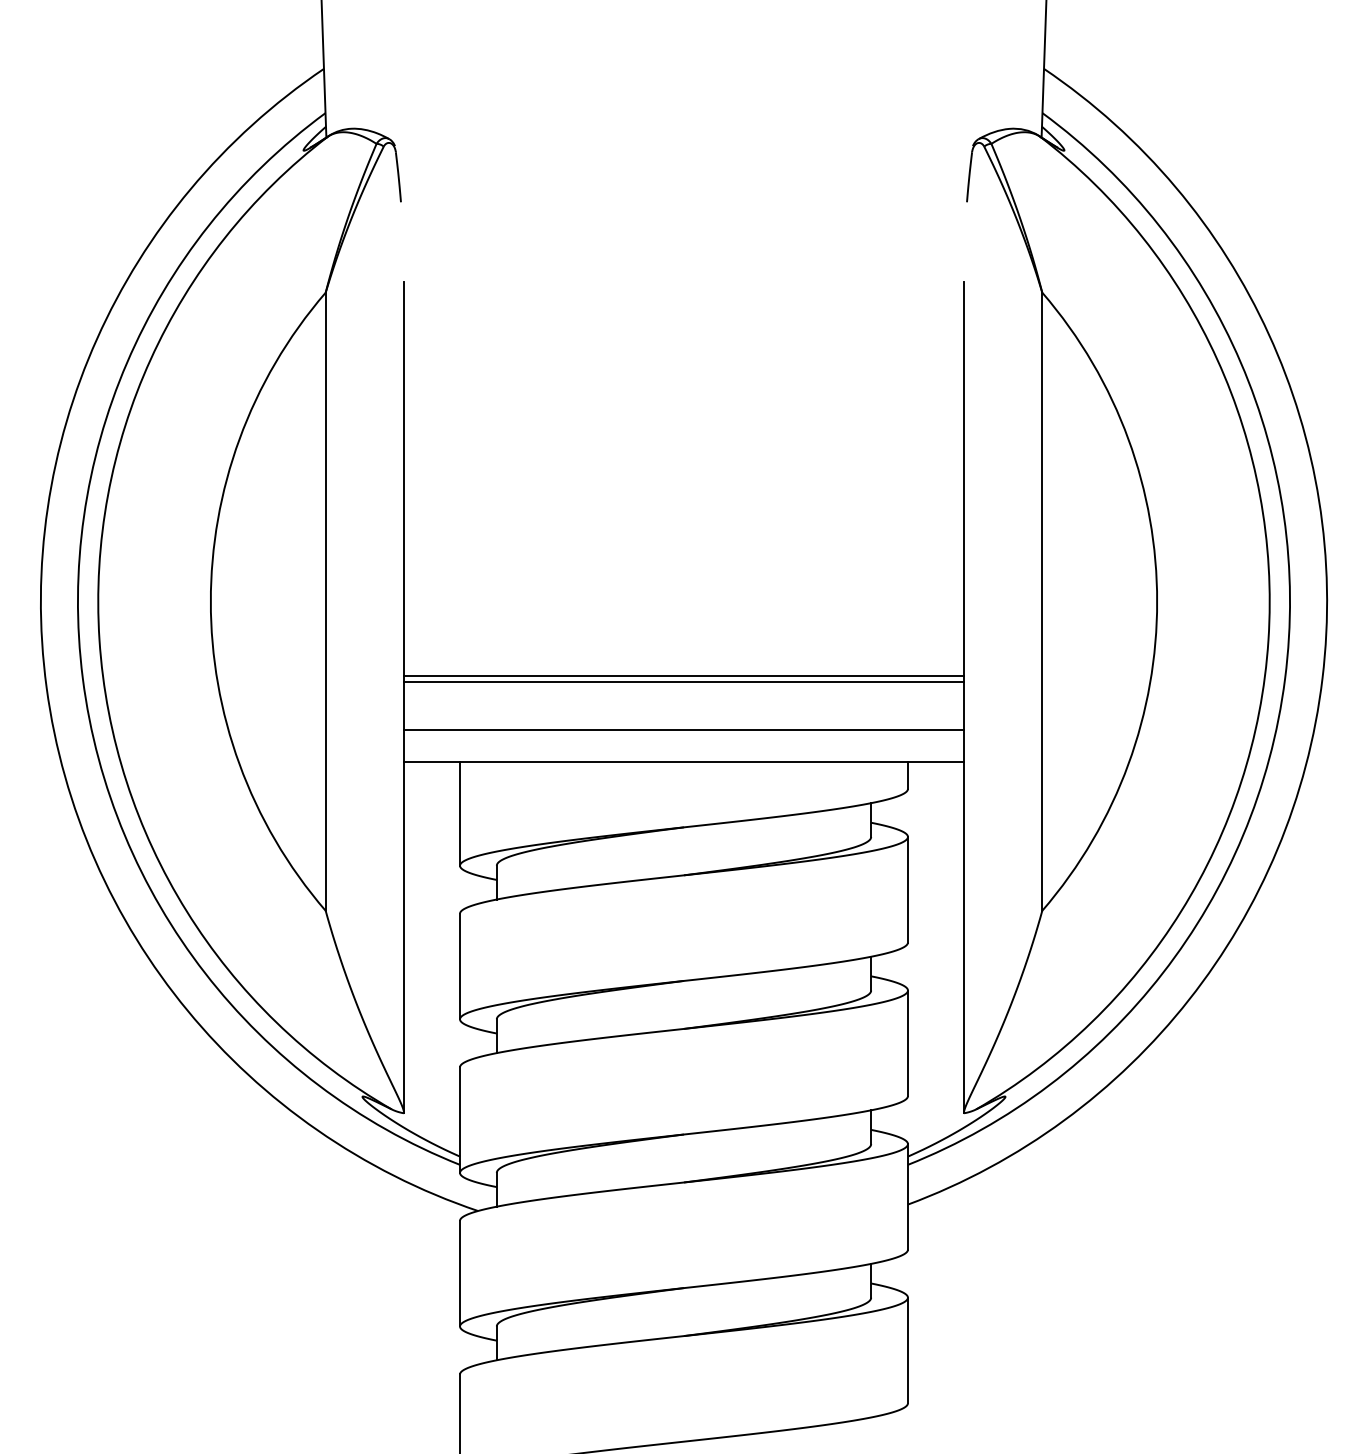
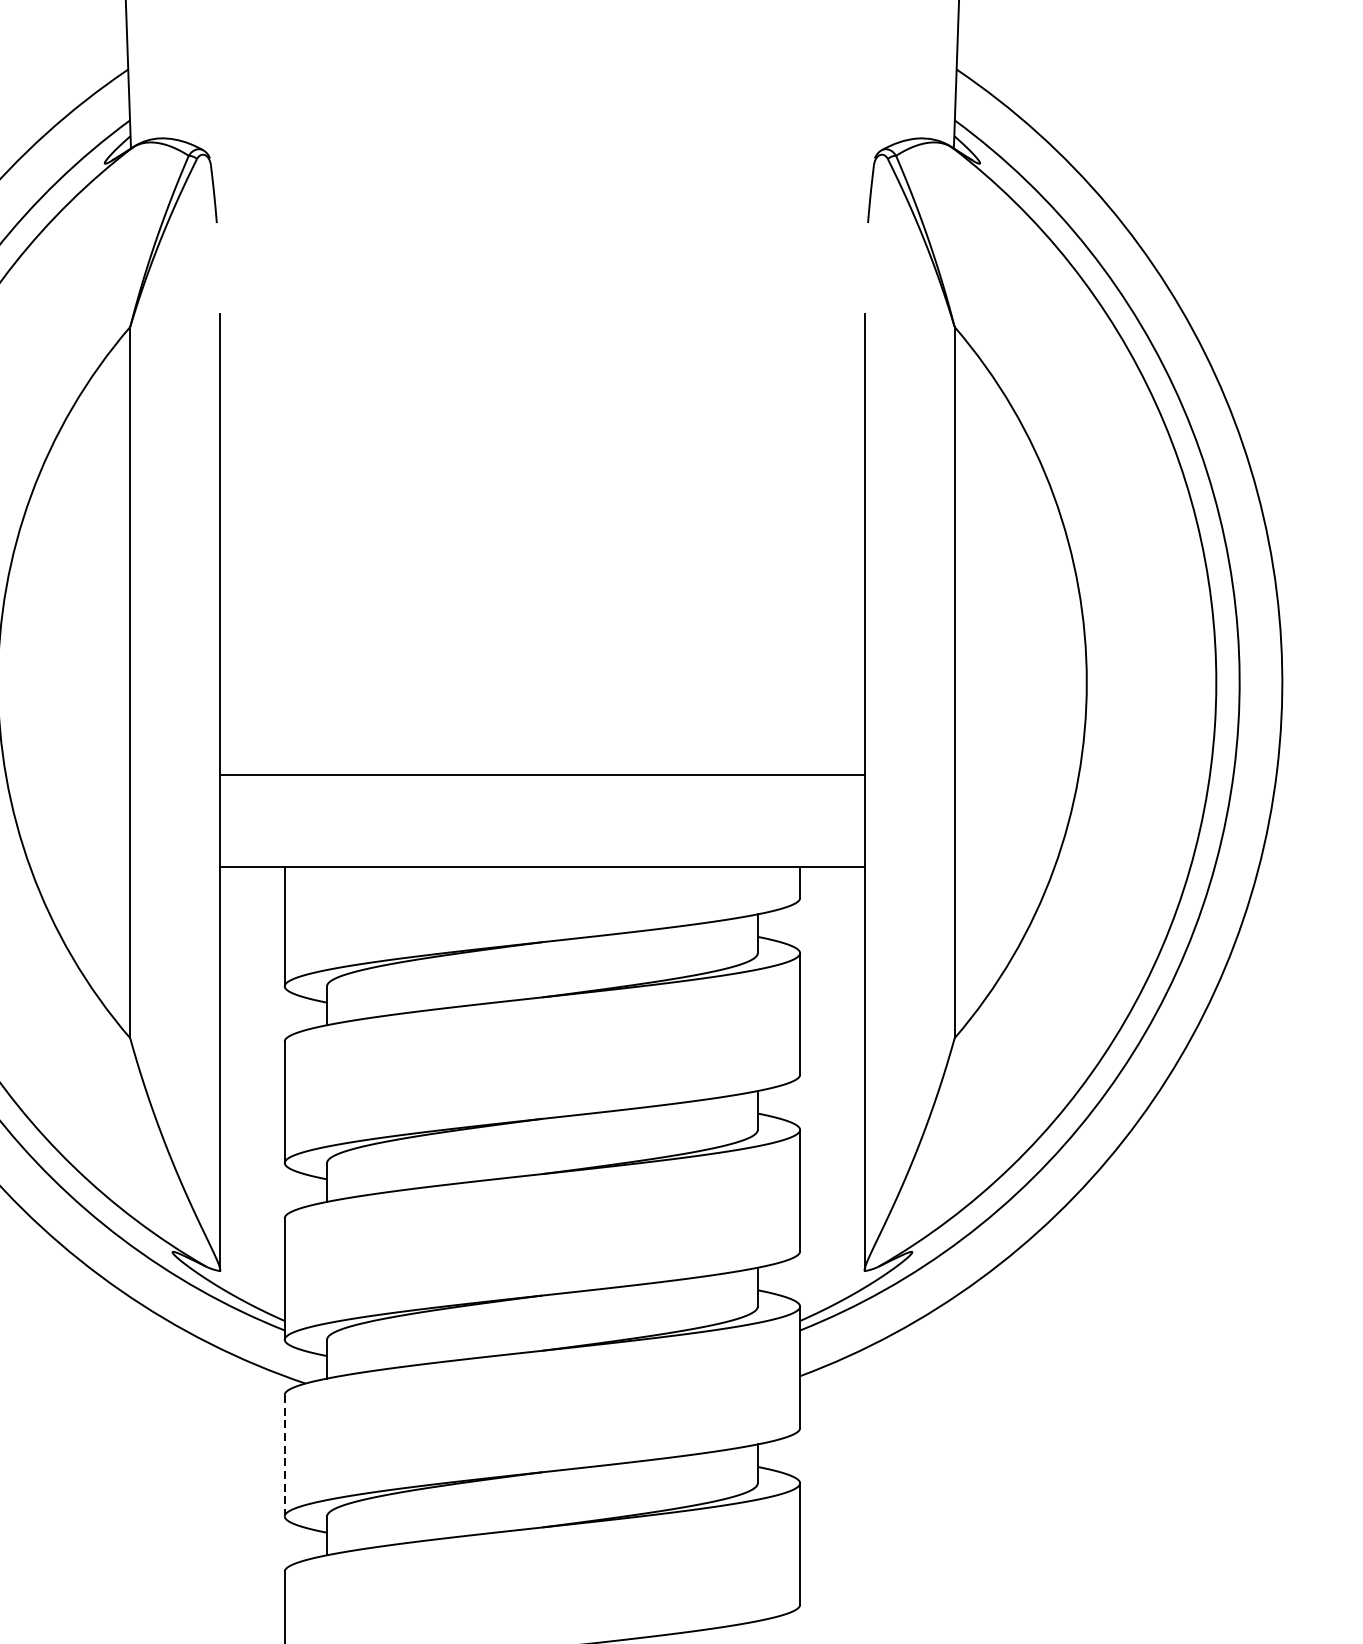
line: (683, 675) -> (541, 767), removed
line: (683, 729) -> (541, 829), removed
line: (460, 1273) -> (285, 1455), solid -> dashed

